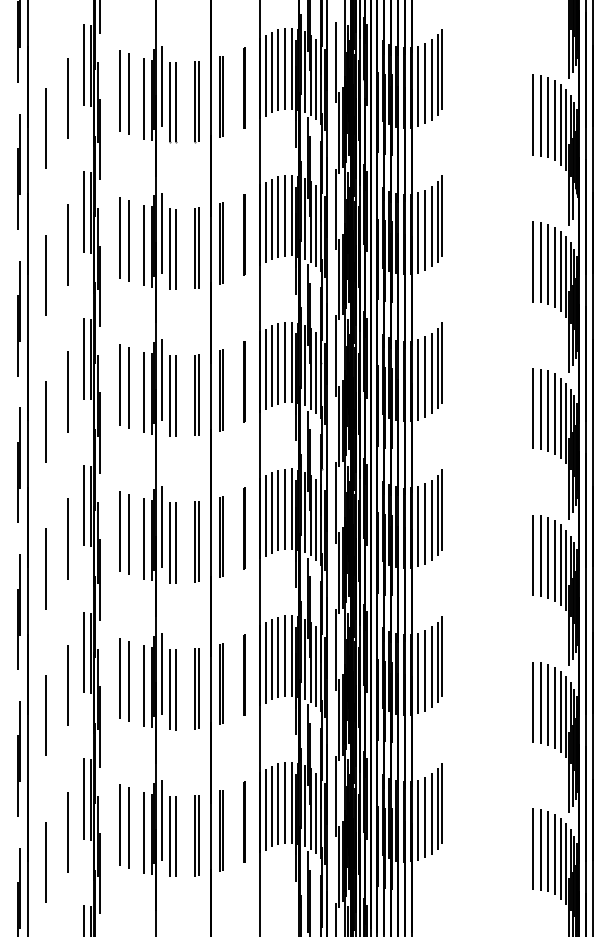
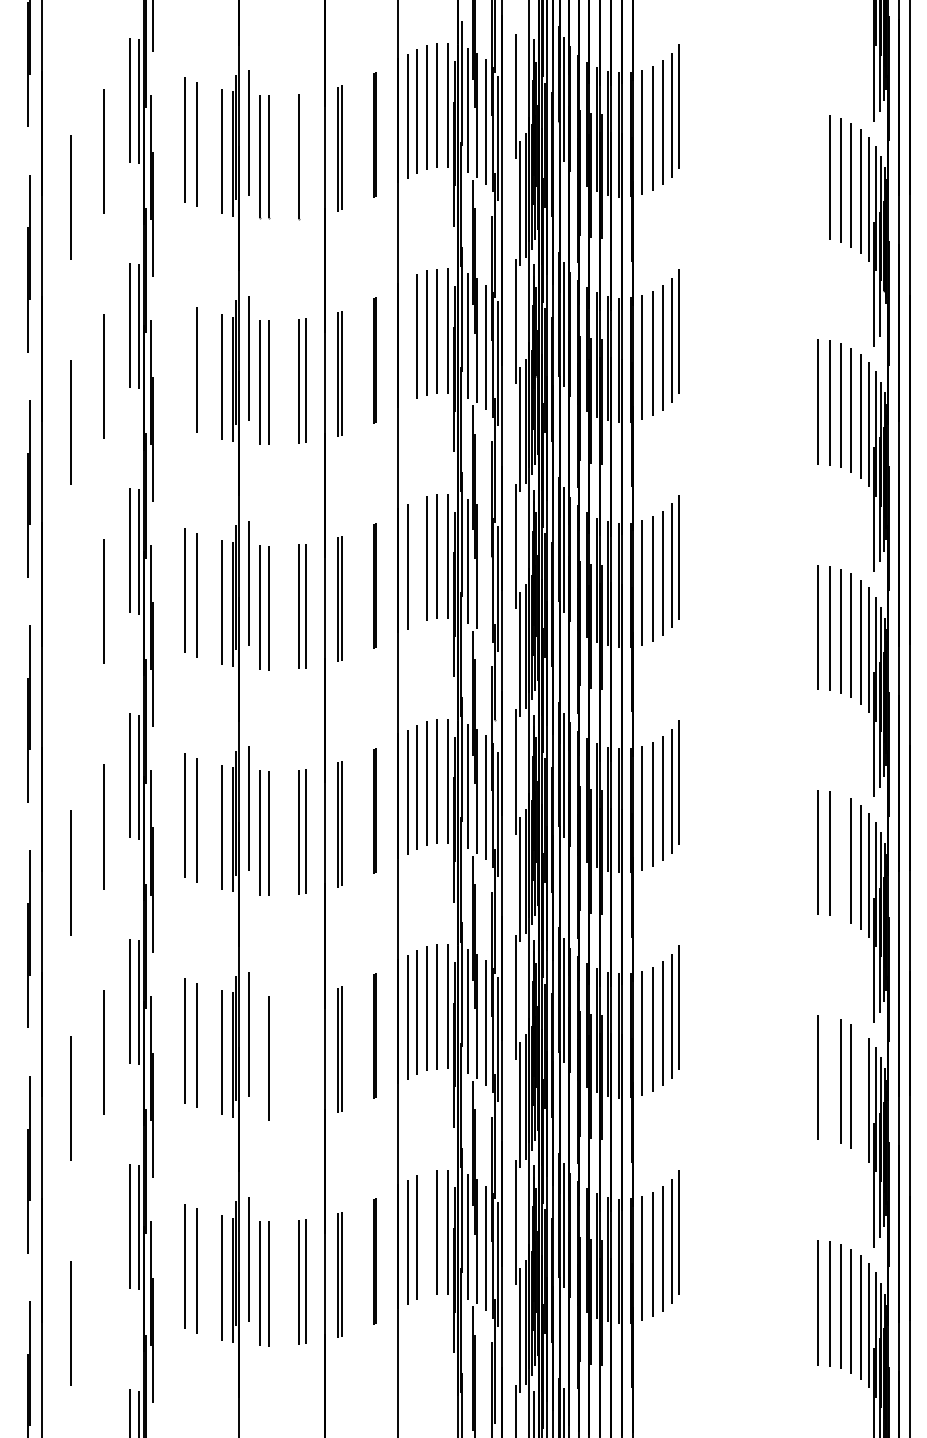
line: (199, 101) -> (306, 155), removed
line: (533, 114) -> (818, 175), removed
line: (265, 222) -> (407, 341), removed
line: (120, 237) -> (184, 364), removed
line: (271, 365) -> (416, 560), removed
line: (316, 372) -> (485, 571), removed
line: (45, 421) -> (69, 646), removed
line: (547, 557) -> (840, 855), removed
part: (196, 688) -> (301, 1056), removed
line: (169, 689) -> (260, 1058), removed
line: (540, 702) -> (829, 1078), removed
line: (561, 711) -> (861, 1091), removed
line: (278, 803) -> (427, 1233), removed
line: (67, 832) -> (103, 1277), removed

